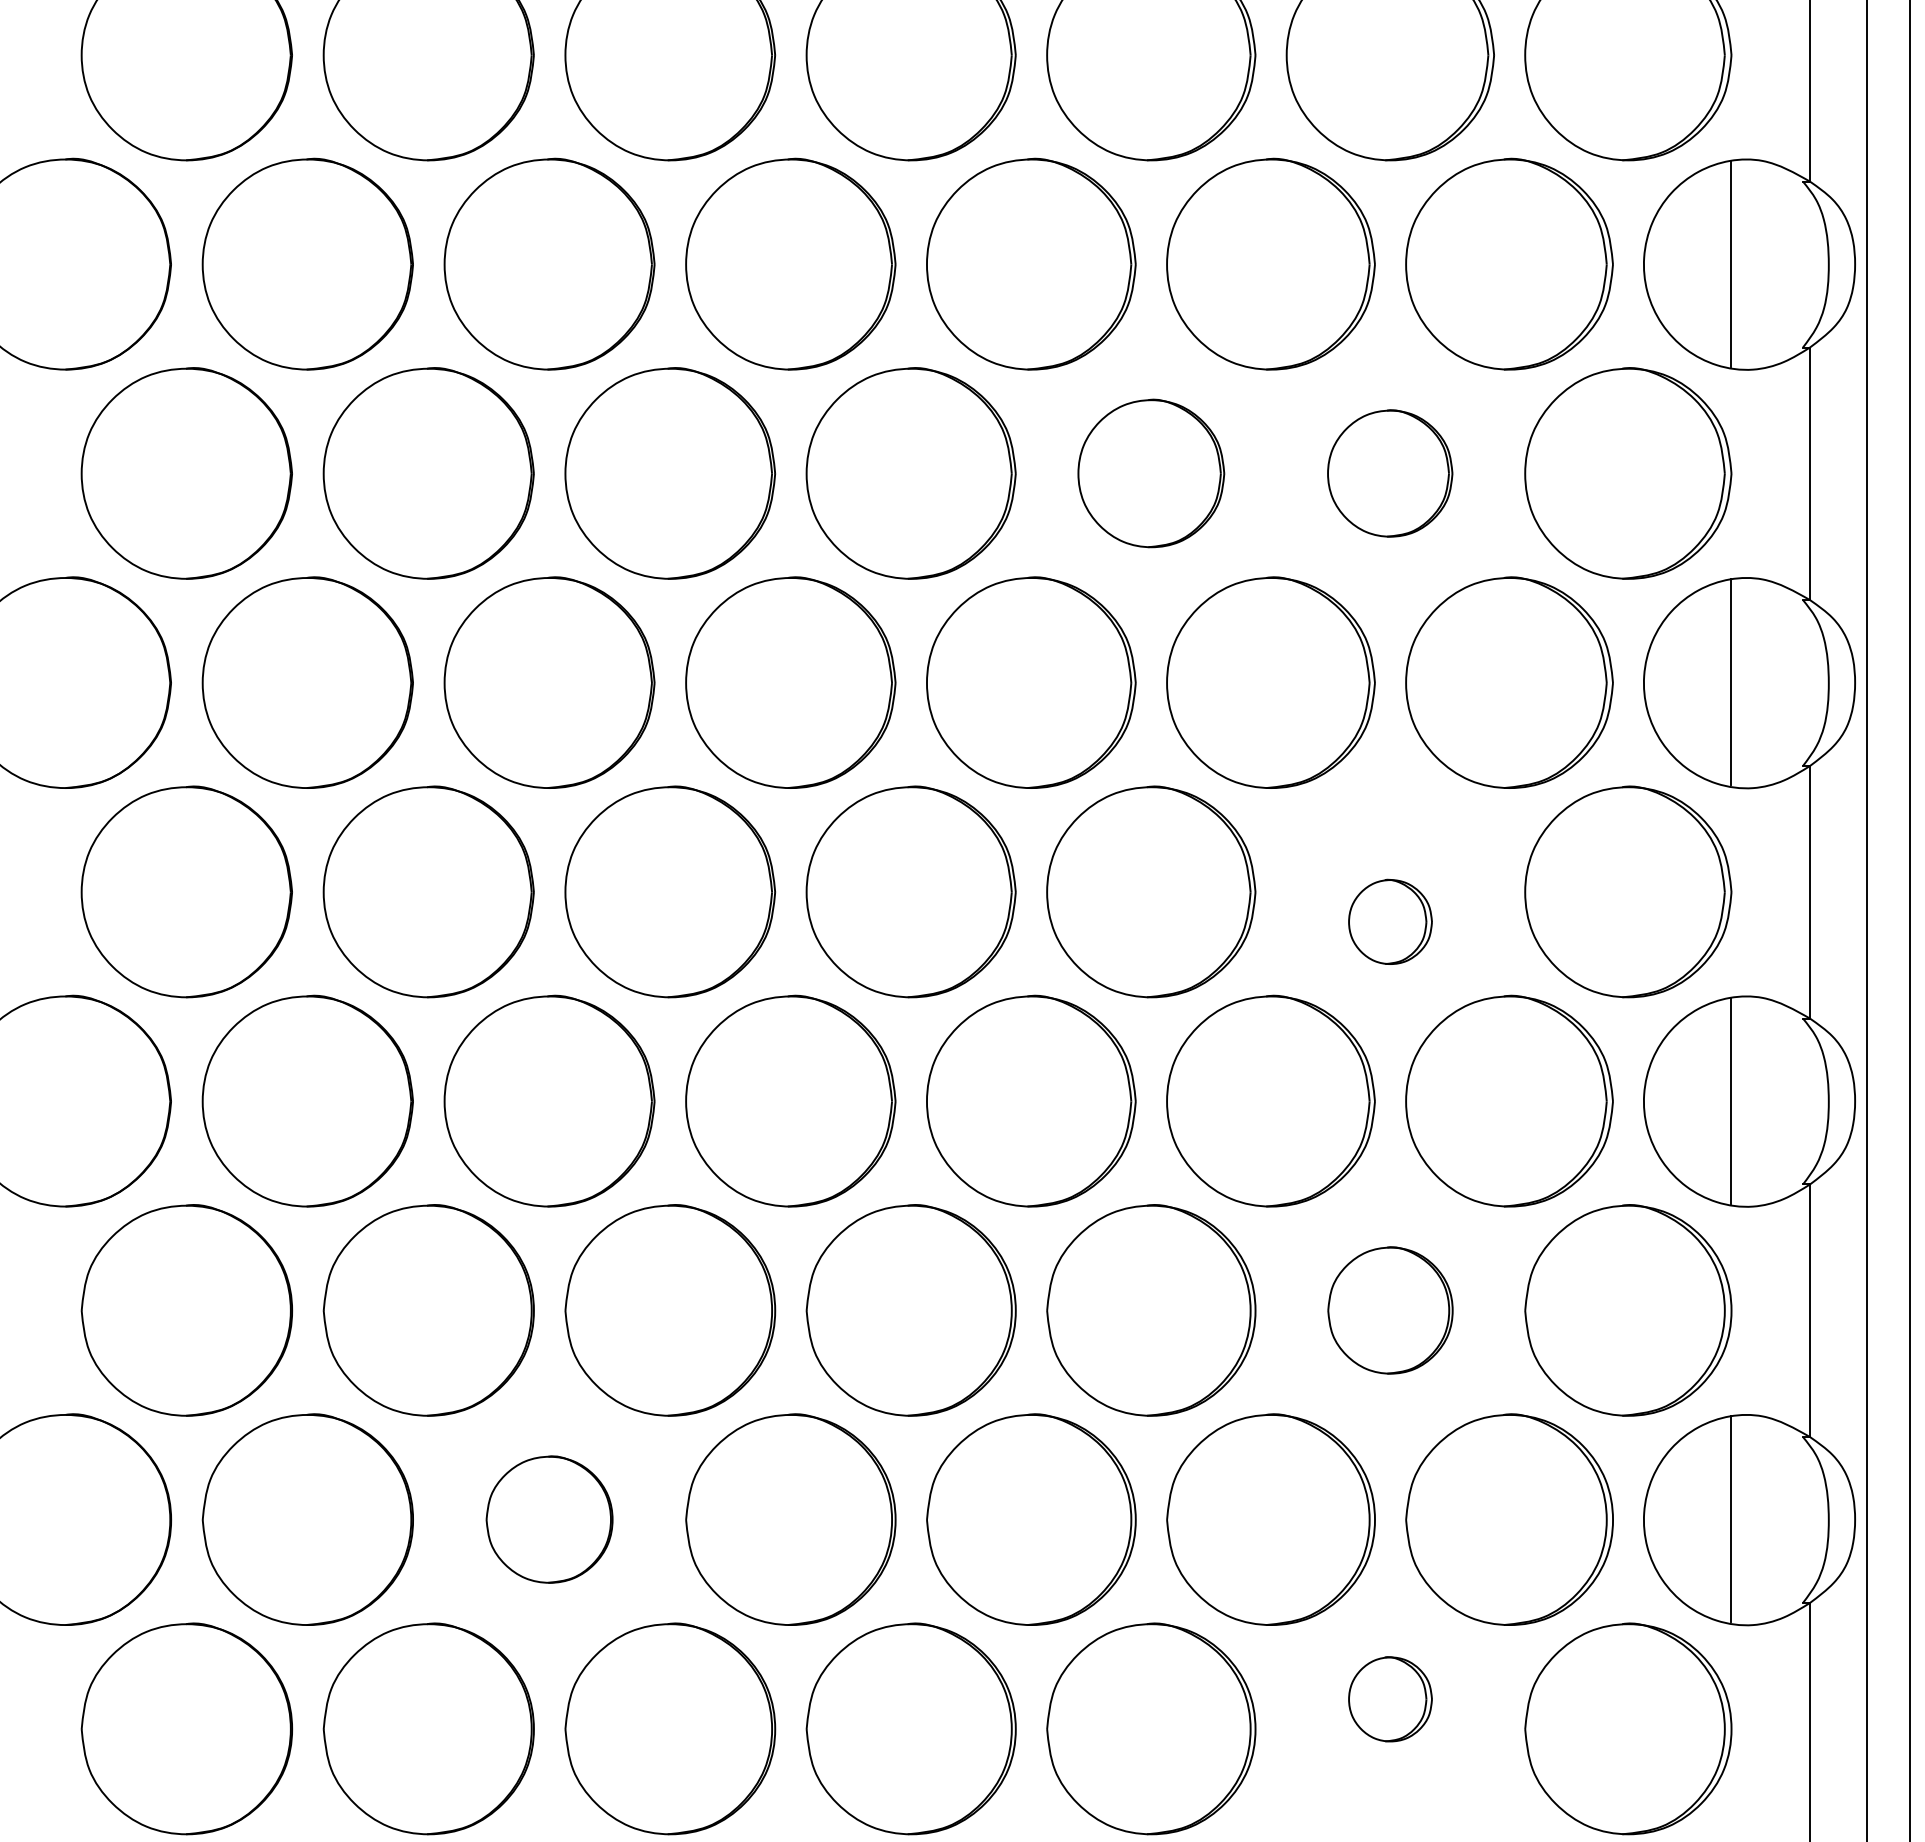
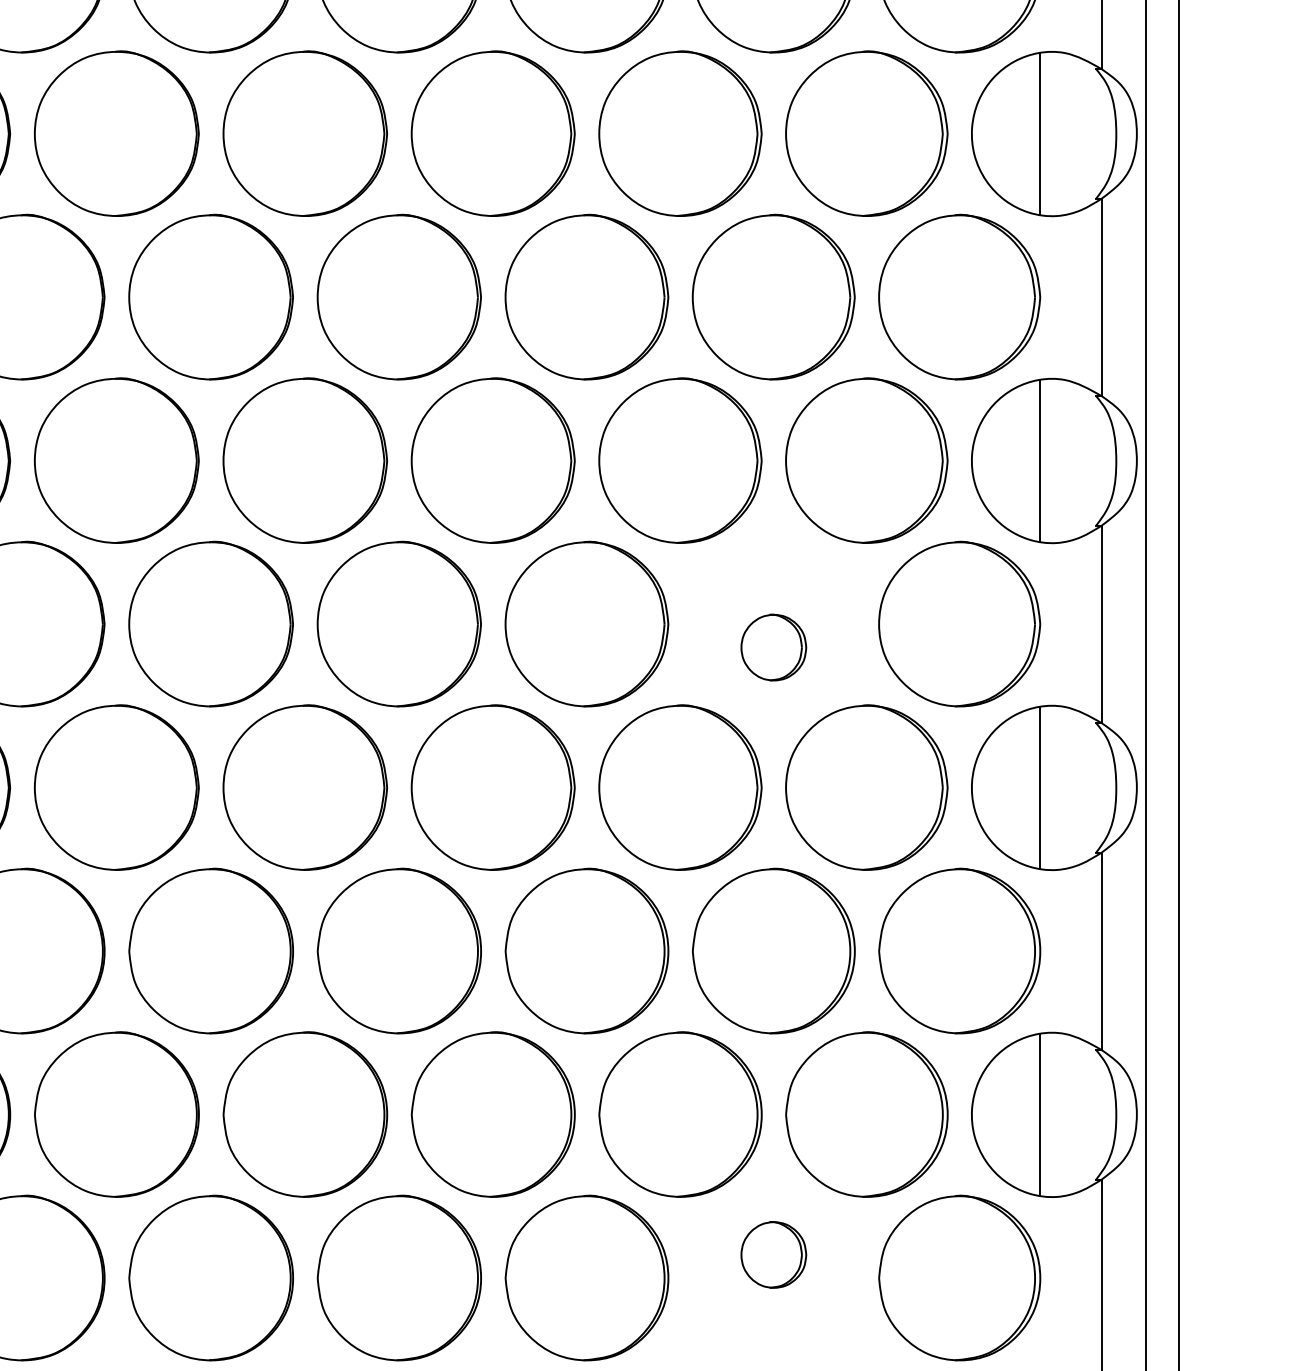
part: (1151, 473) -> (587, 297), size x1.43
part: (1389, 473) -> (773, 297), size x1.67
part: (1390, 1310) -> (773, 951), size x1.67
part: (549, 1519) -> (116, 1114), size x1.67

